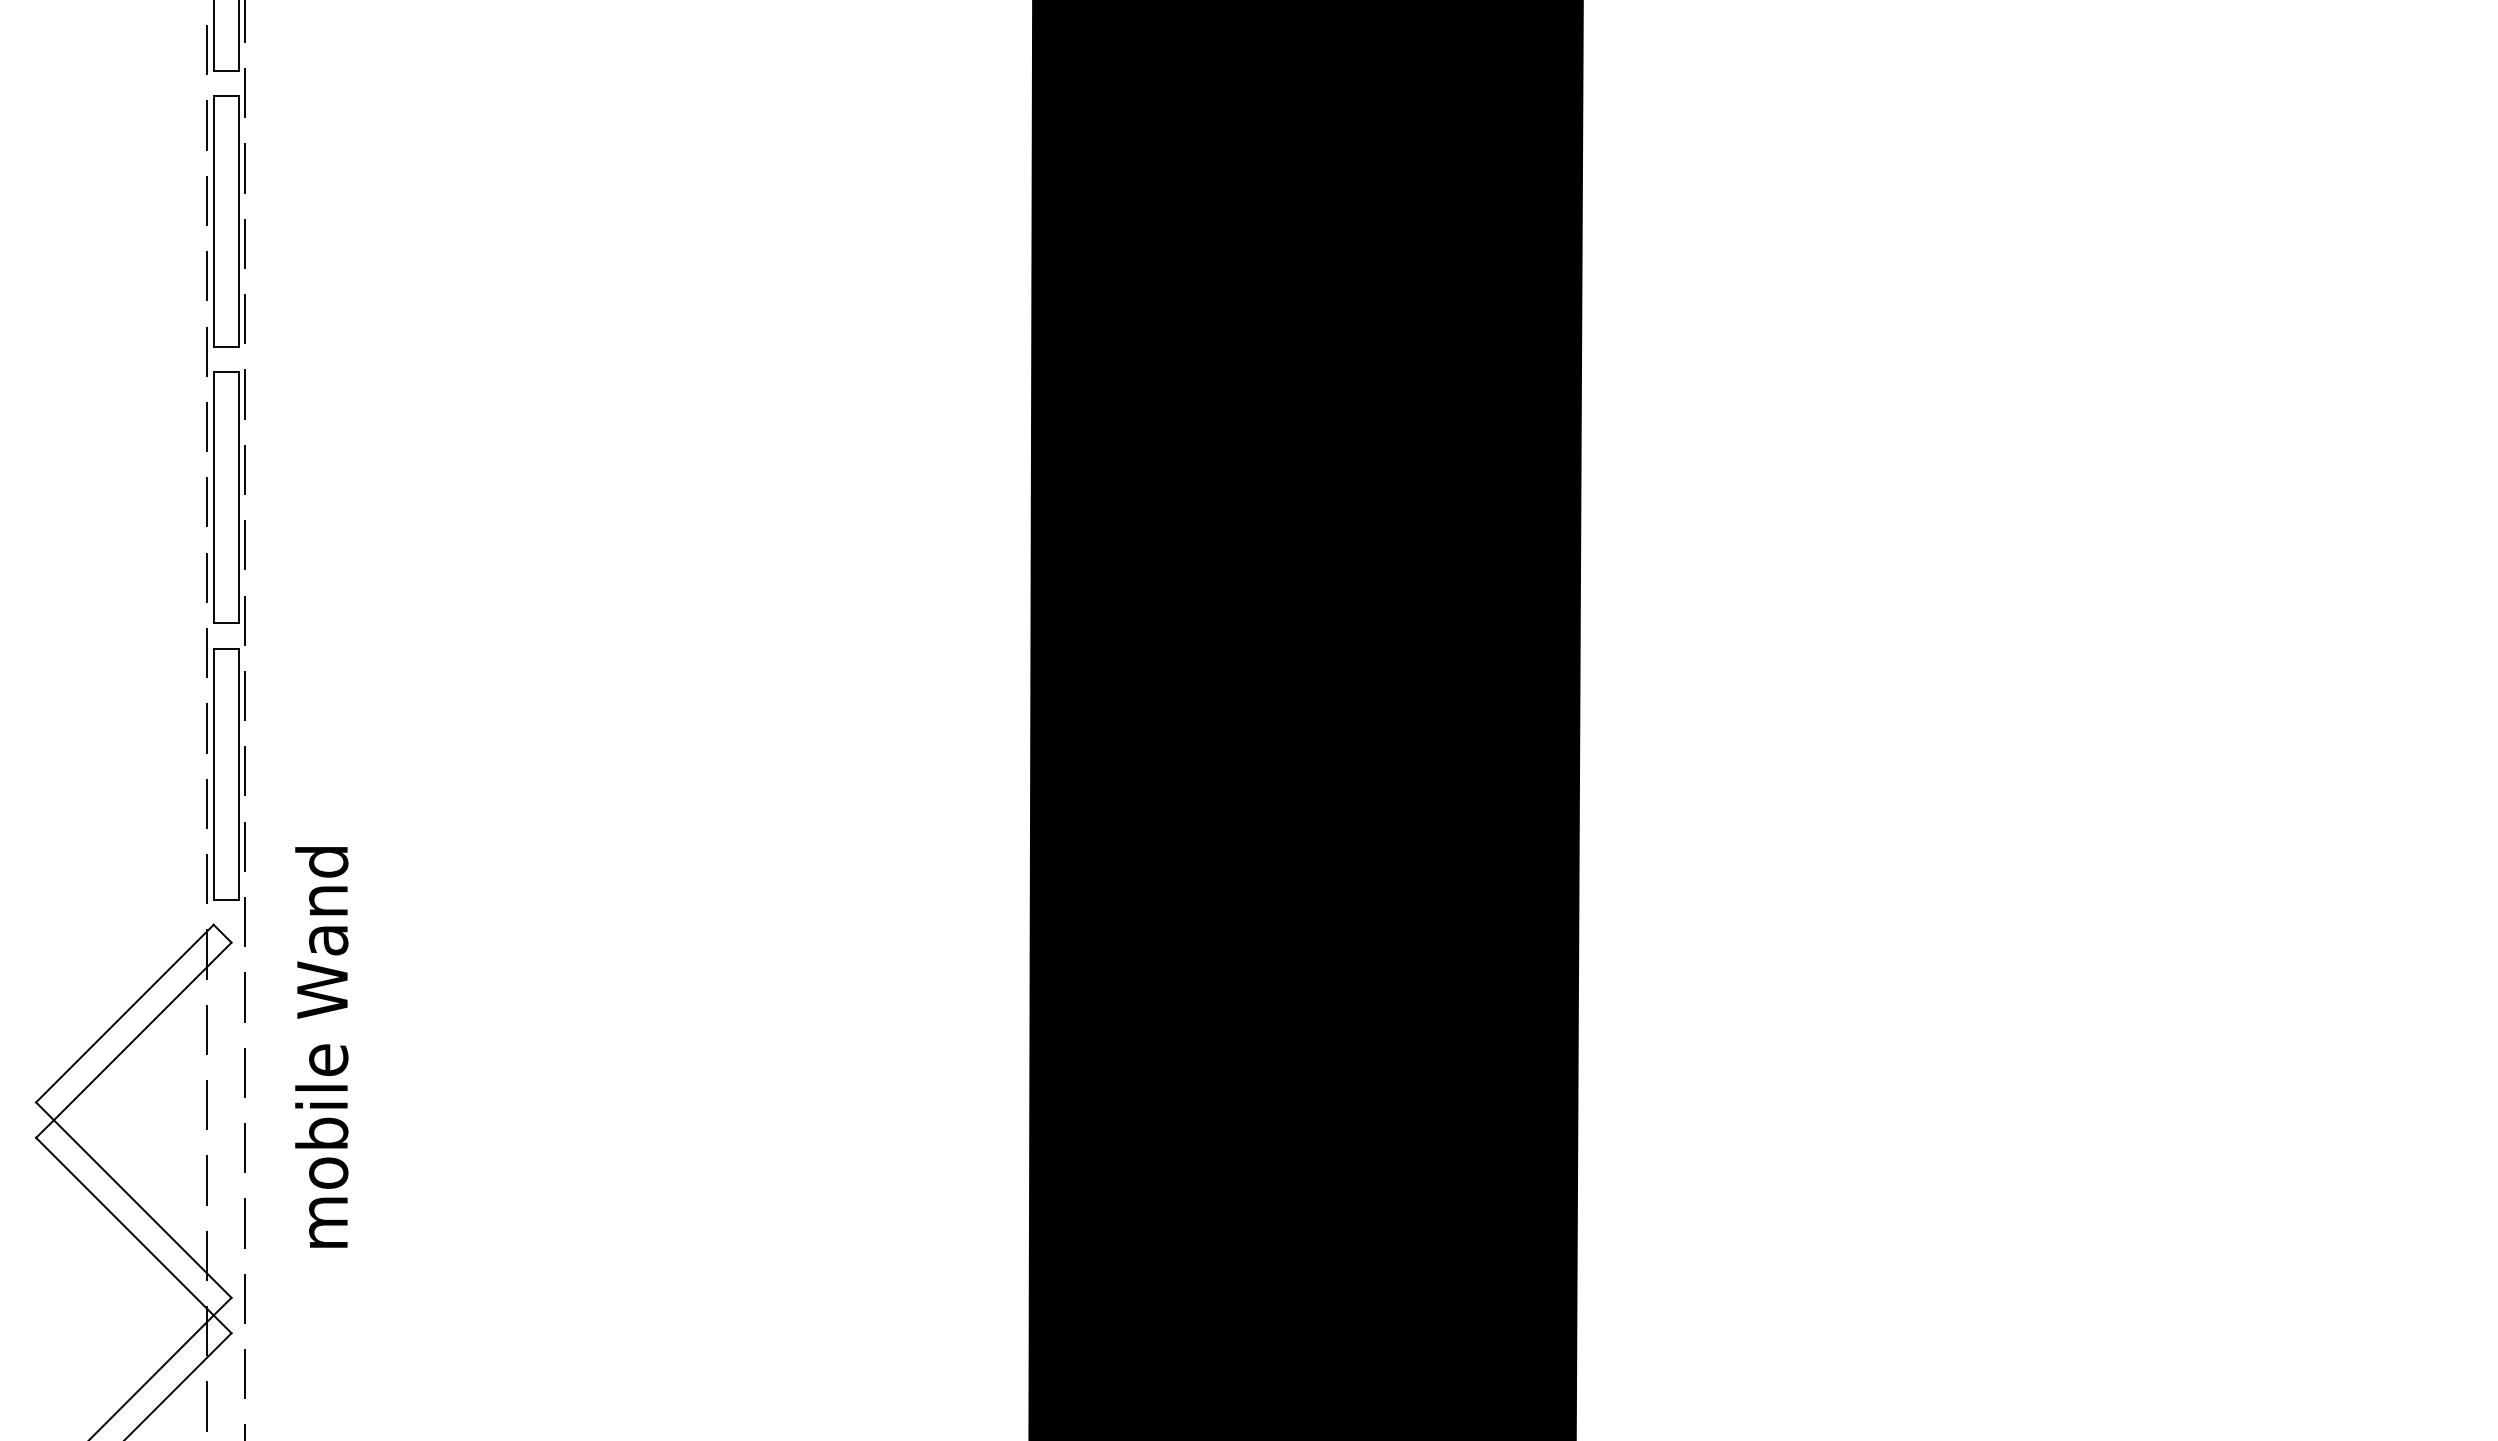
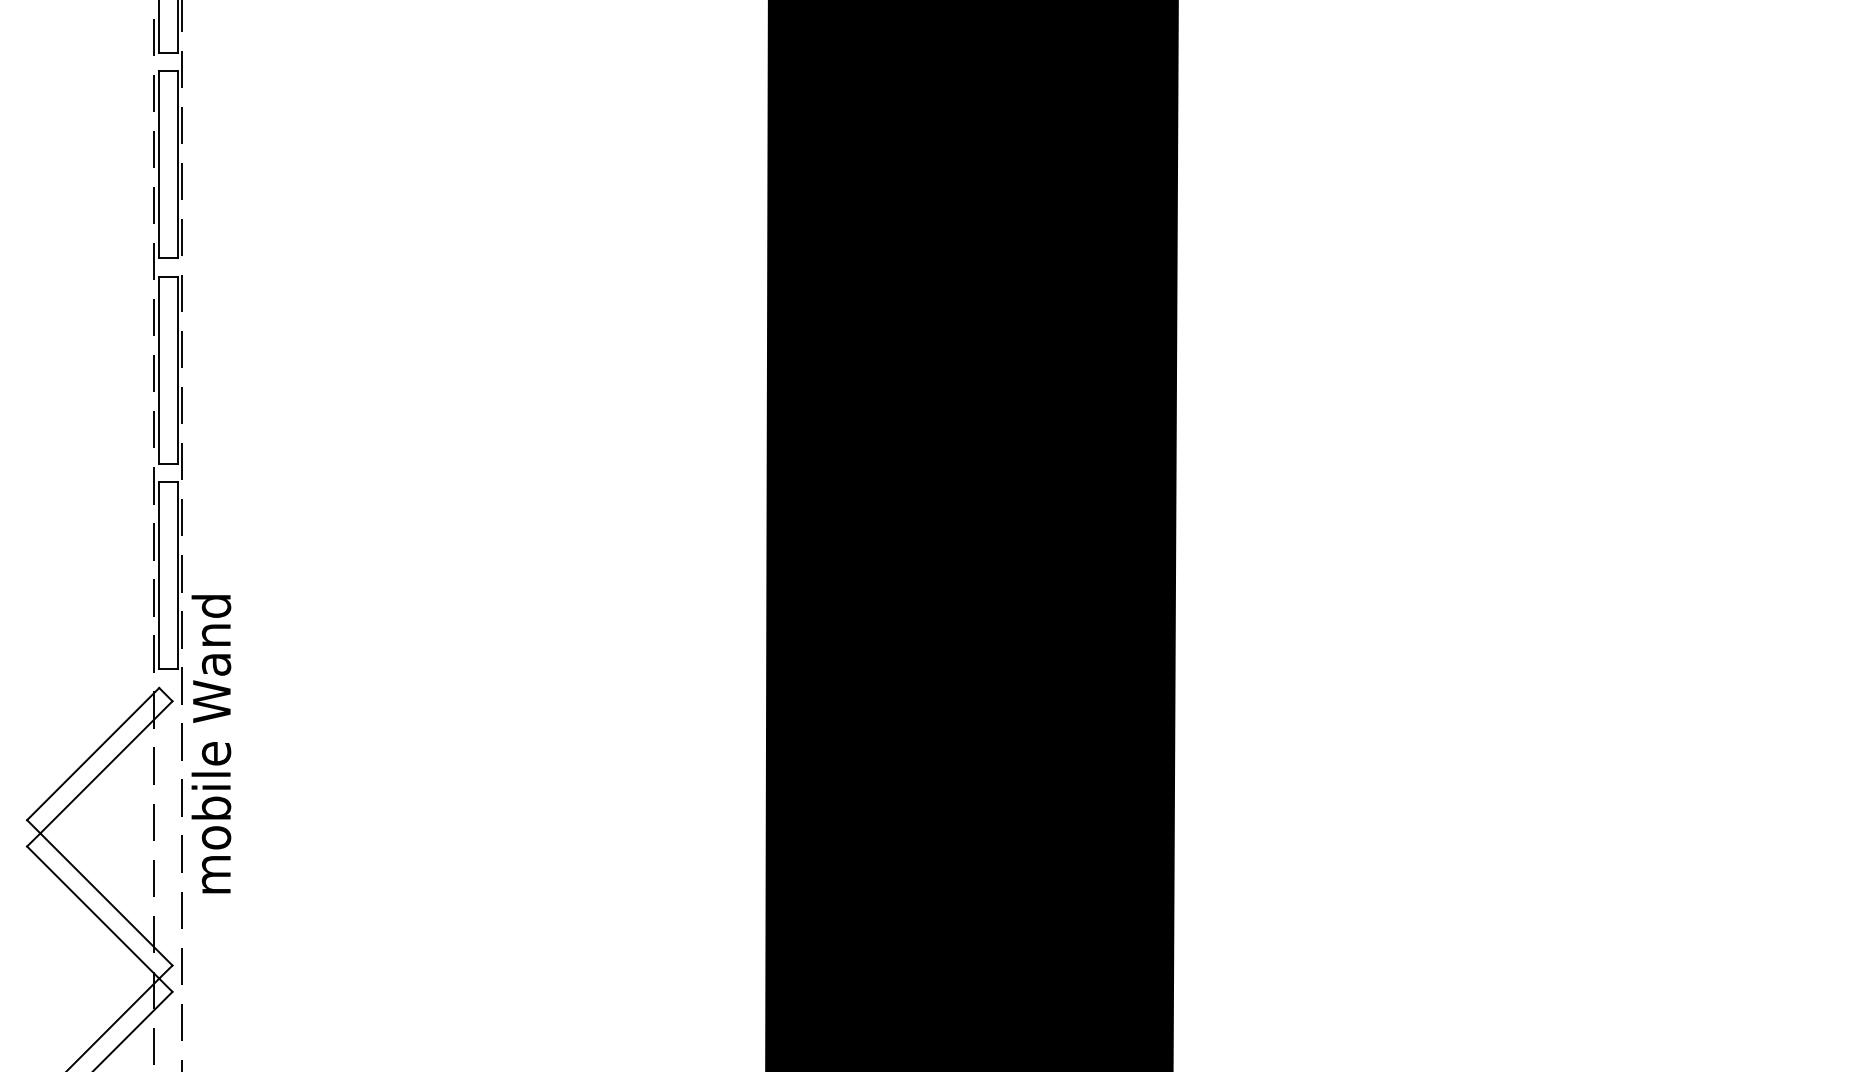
text: (321, 1047) -> (211, 744), moved

